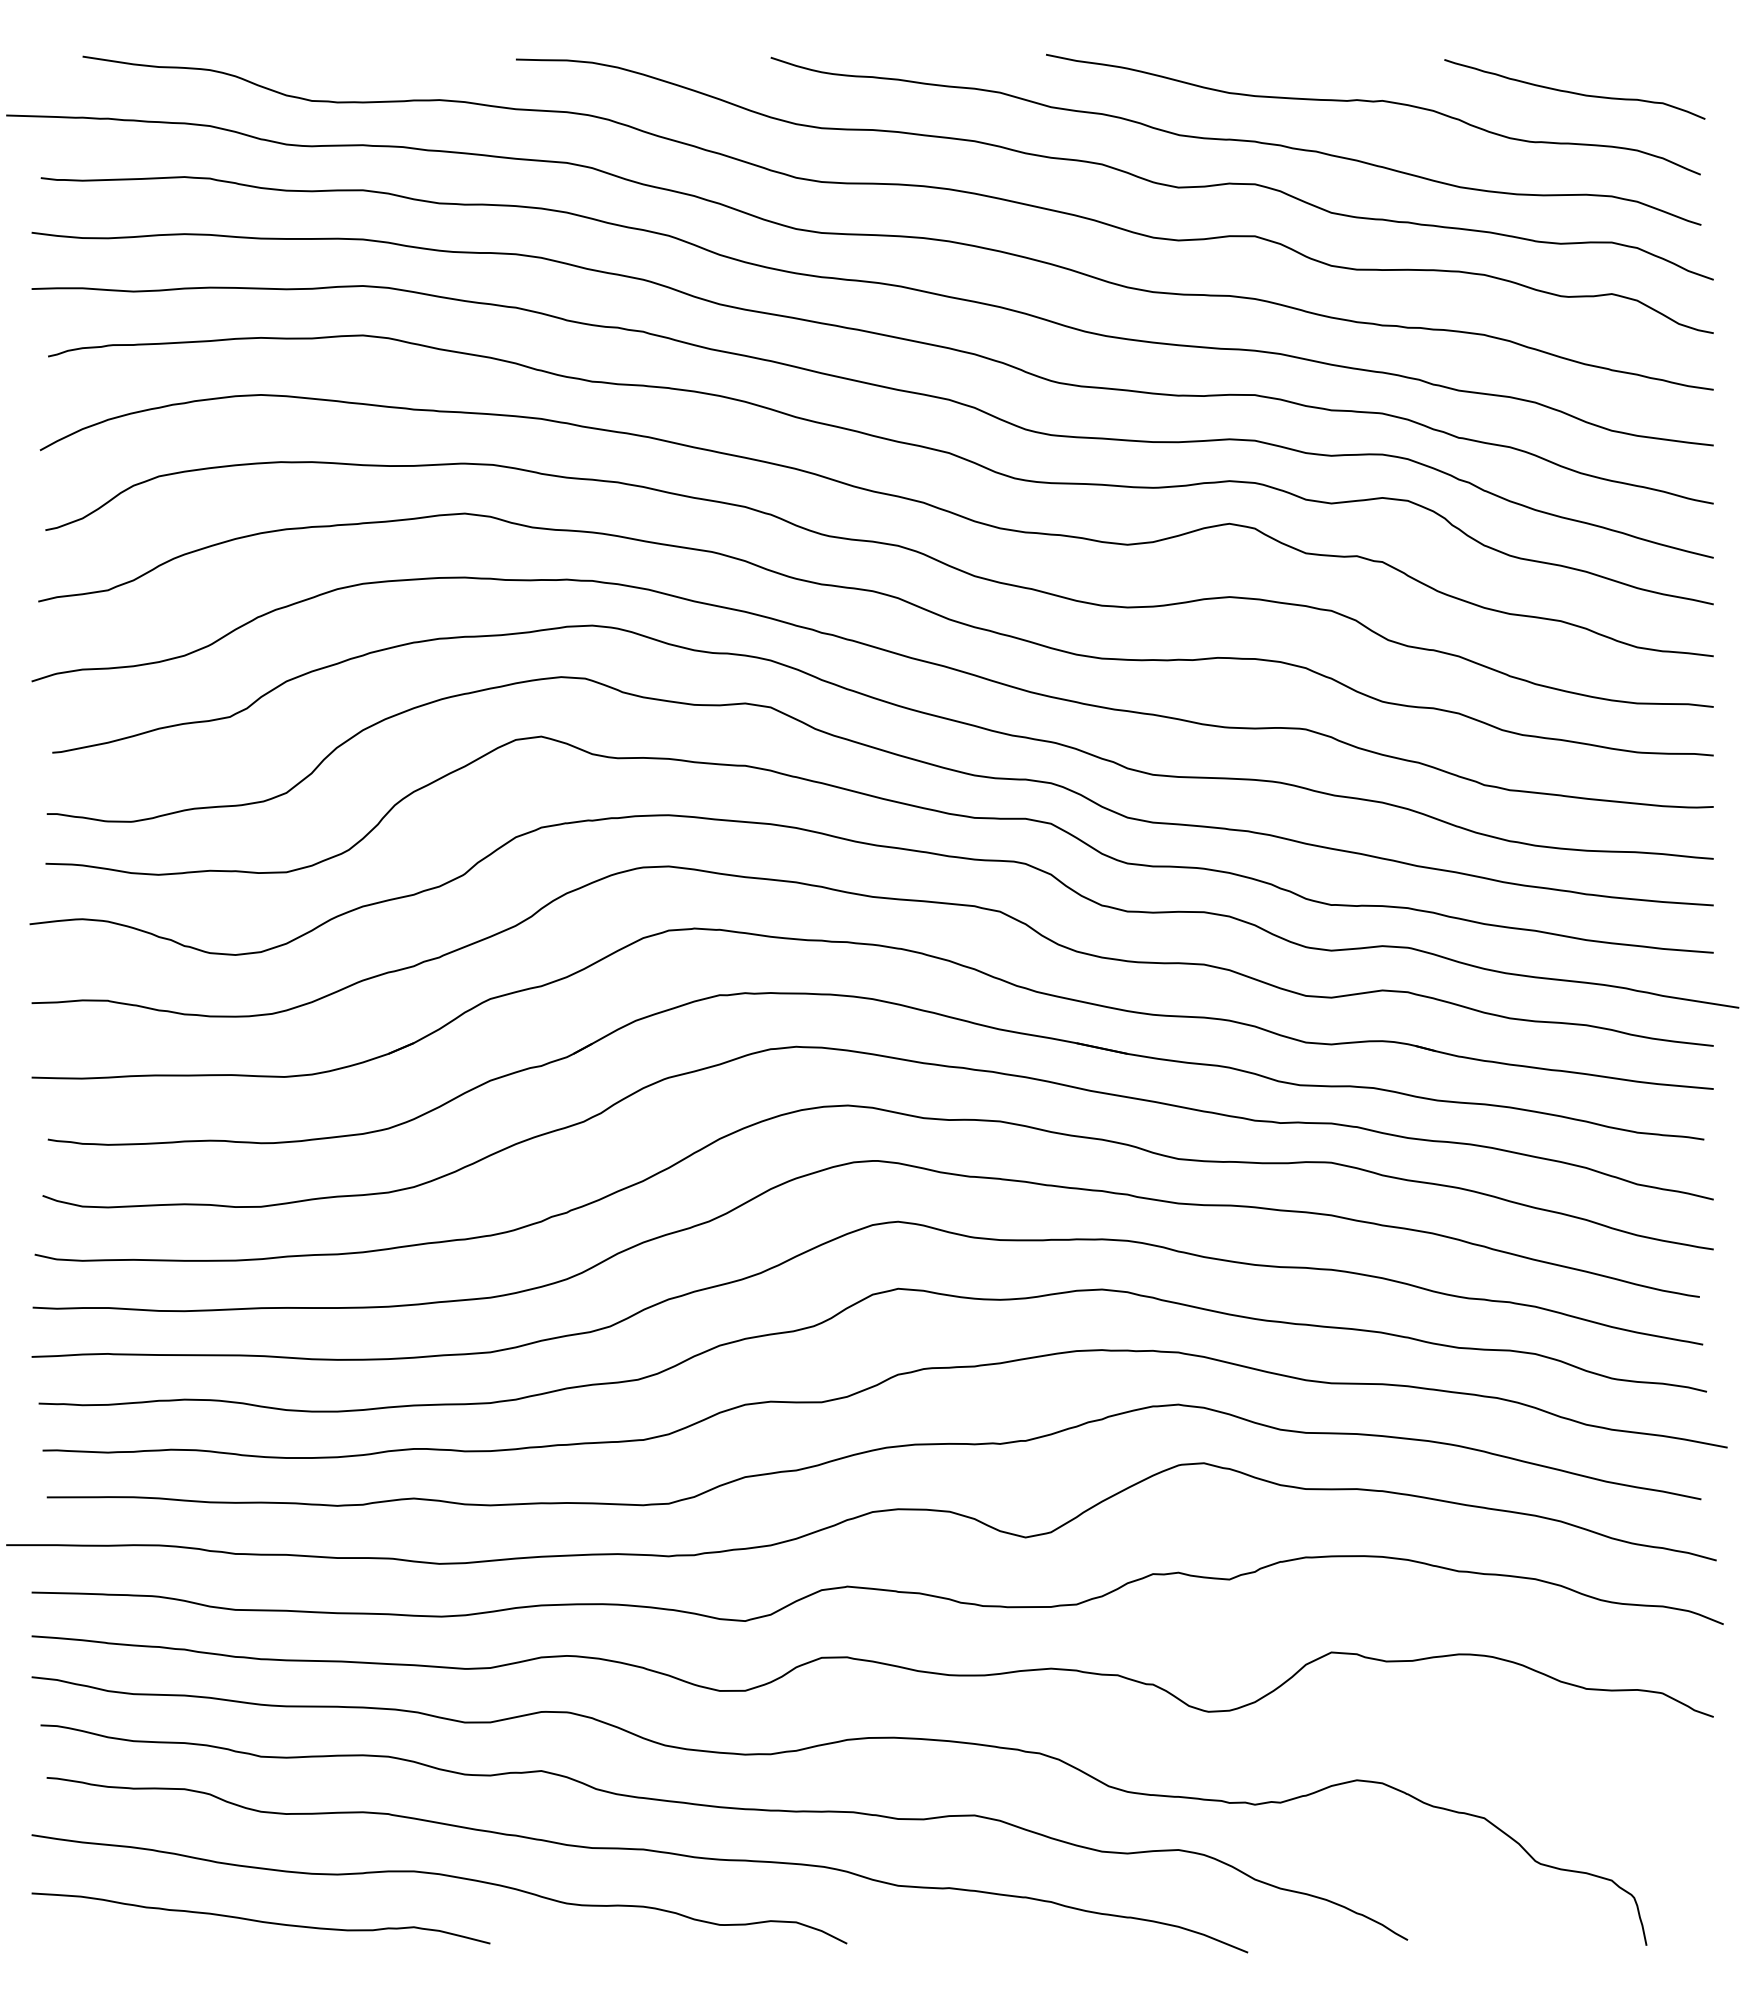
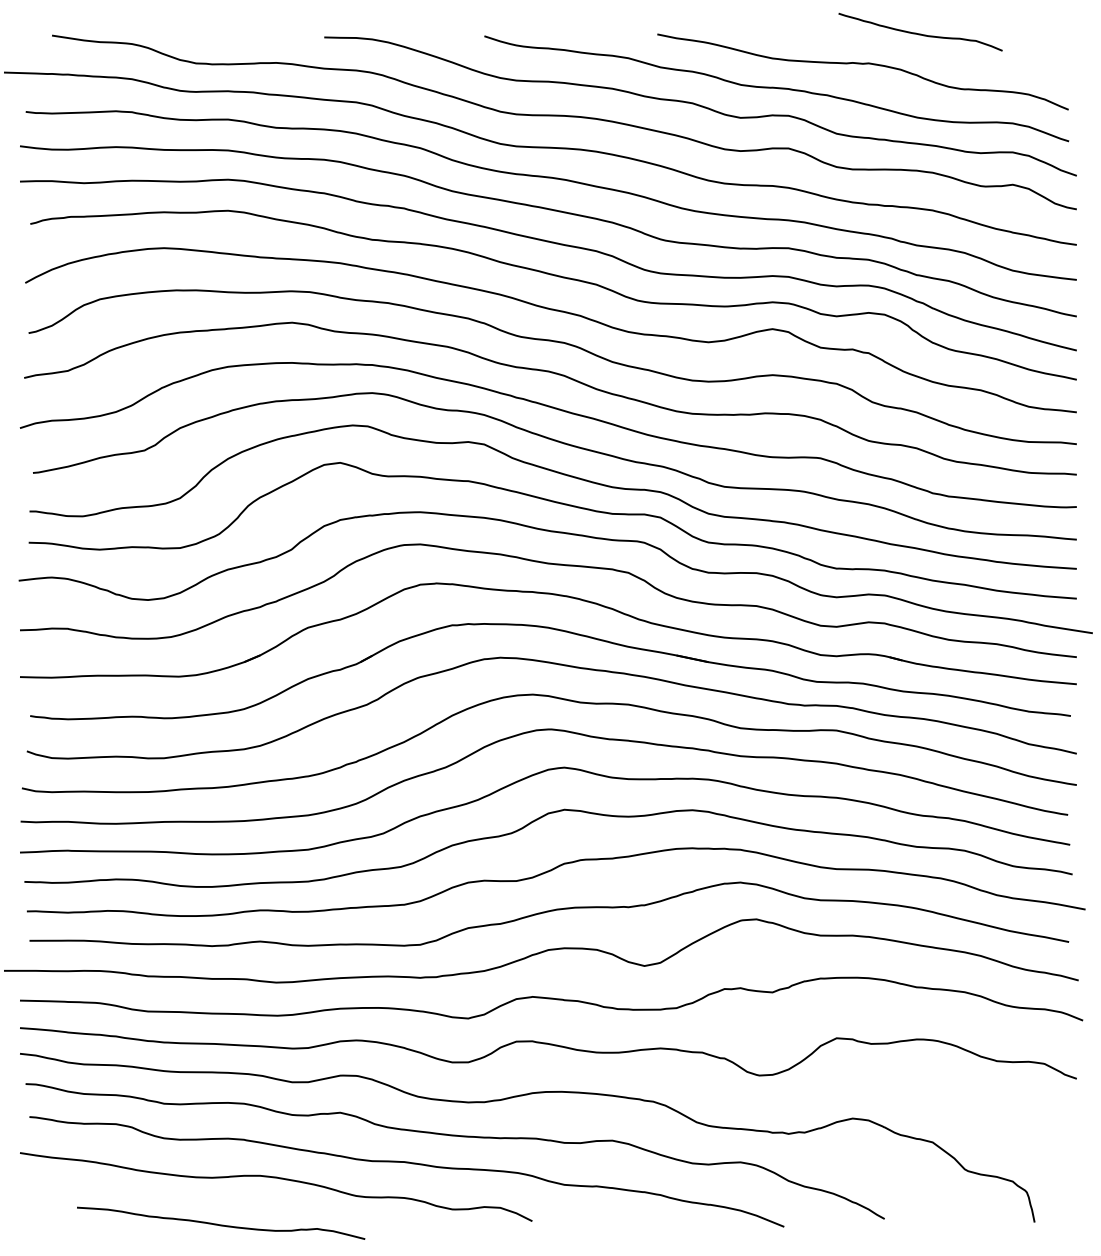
curve: (1574, 91) -> (920, 33), moved
curve: (261, 1920) -> (221, 1224), moved

